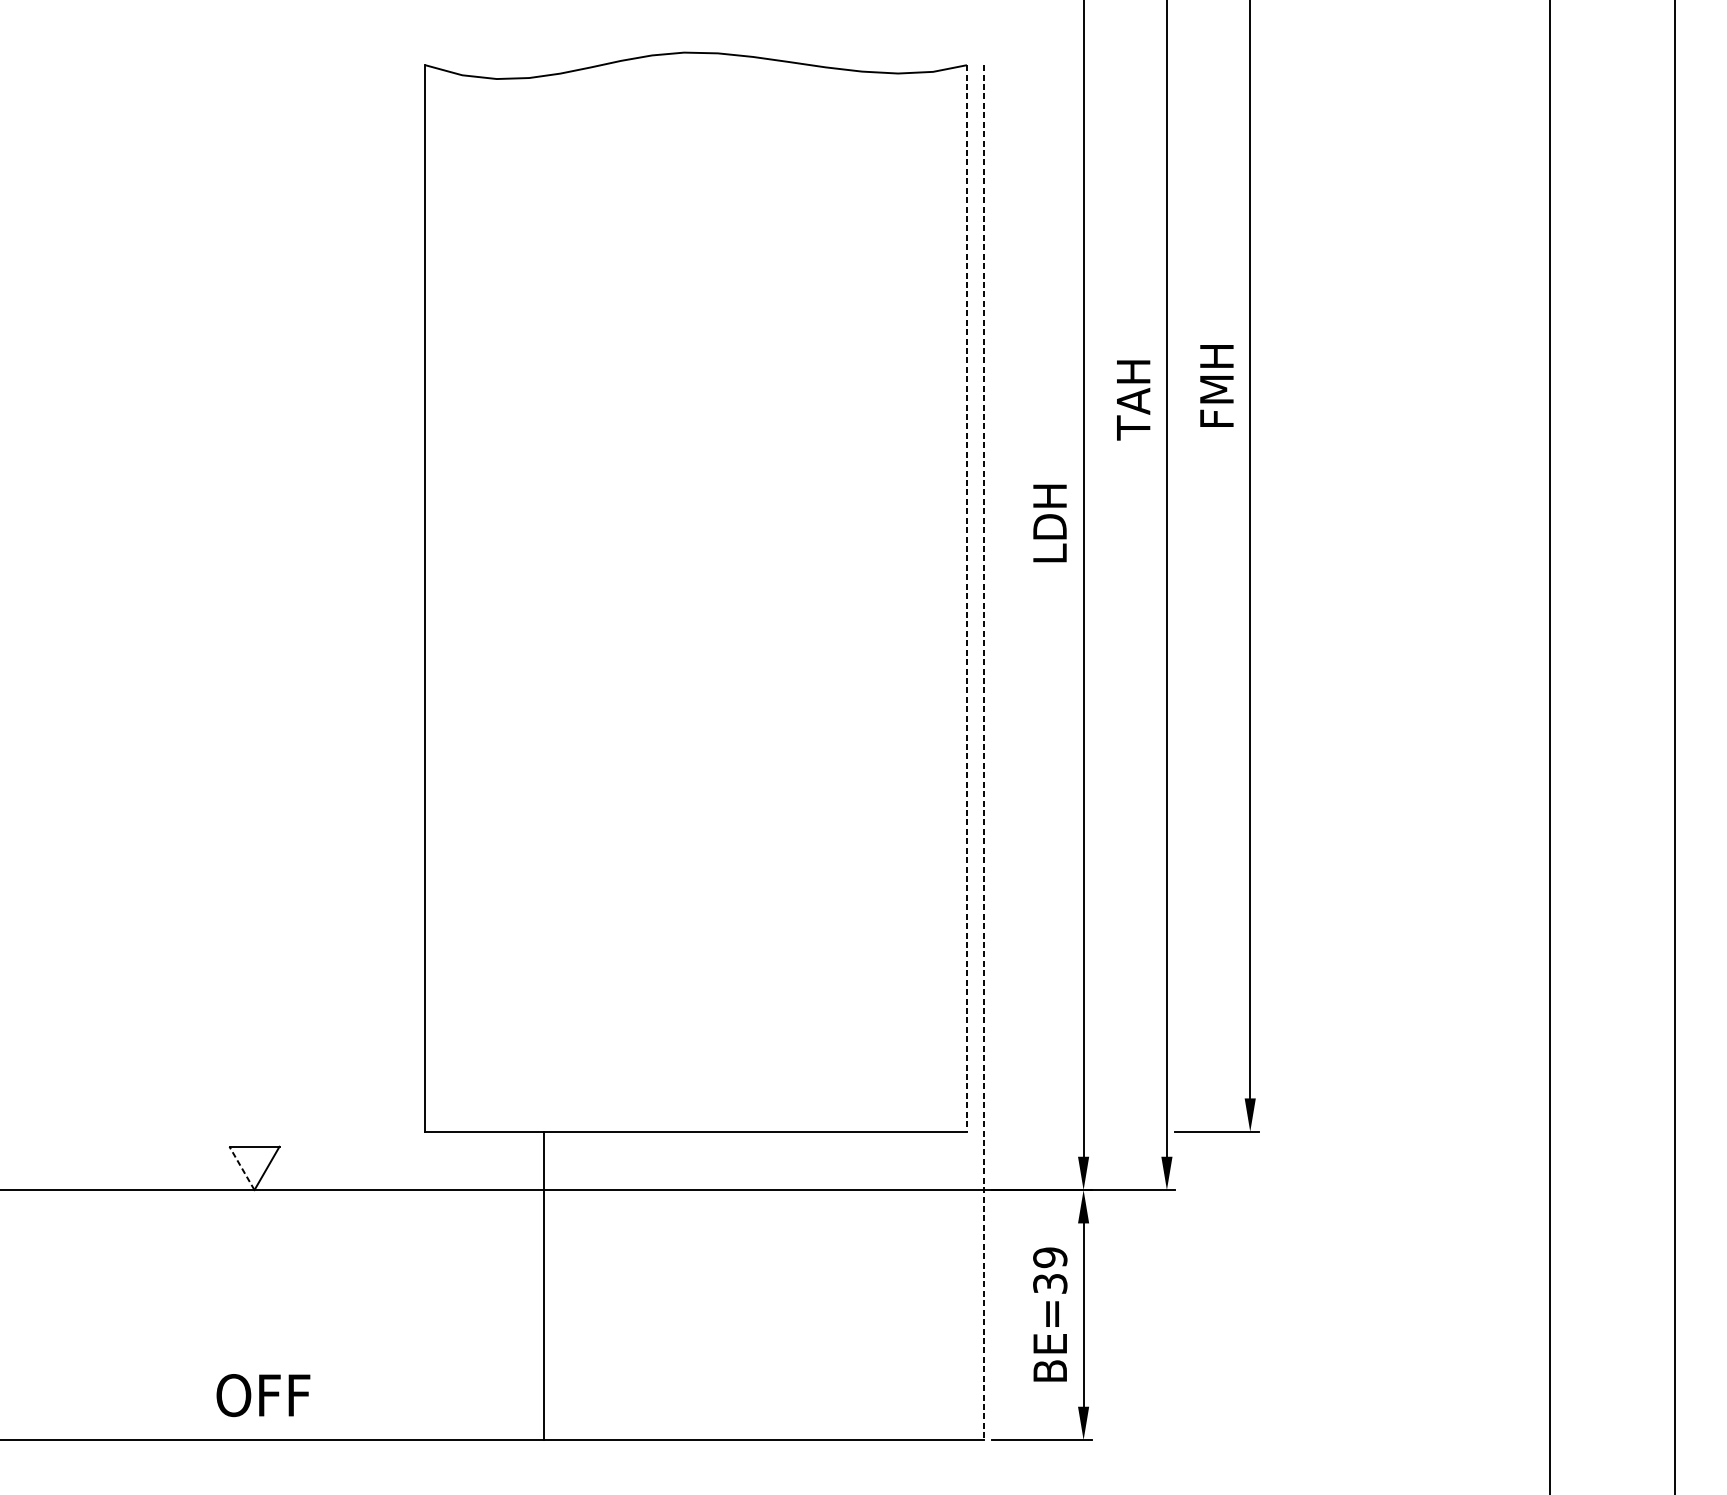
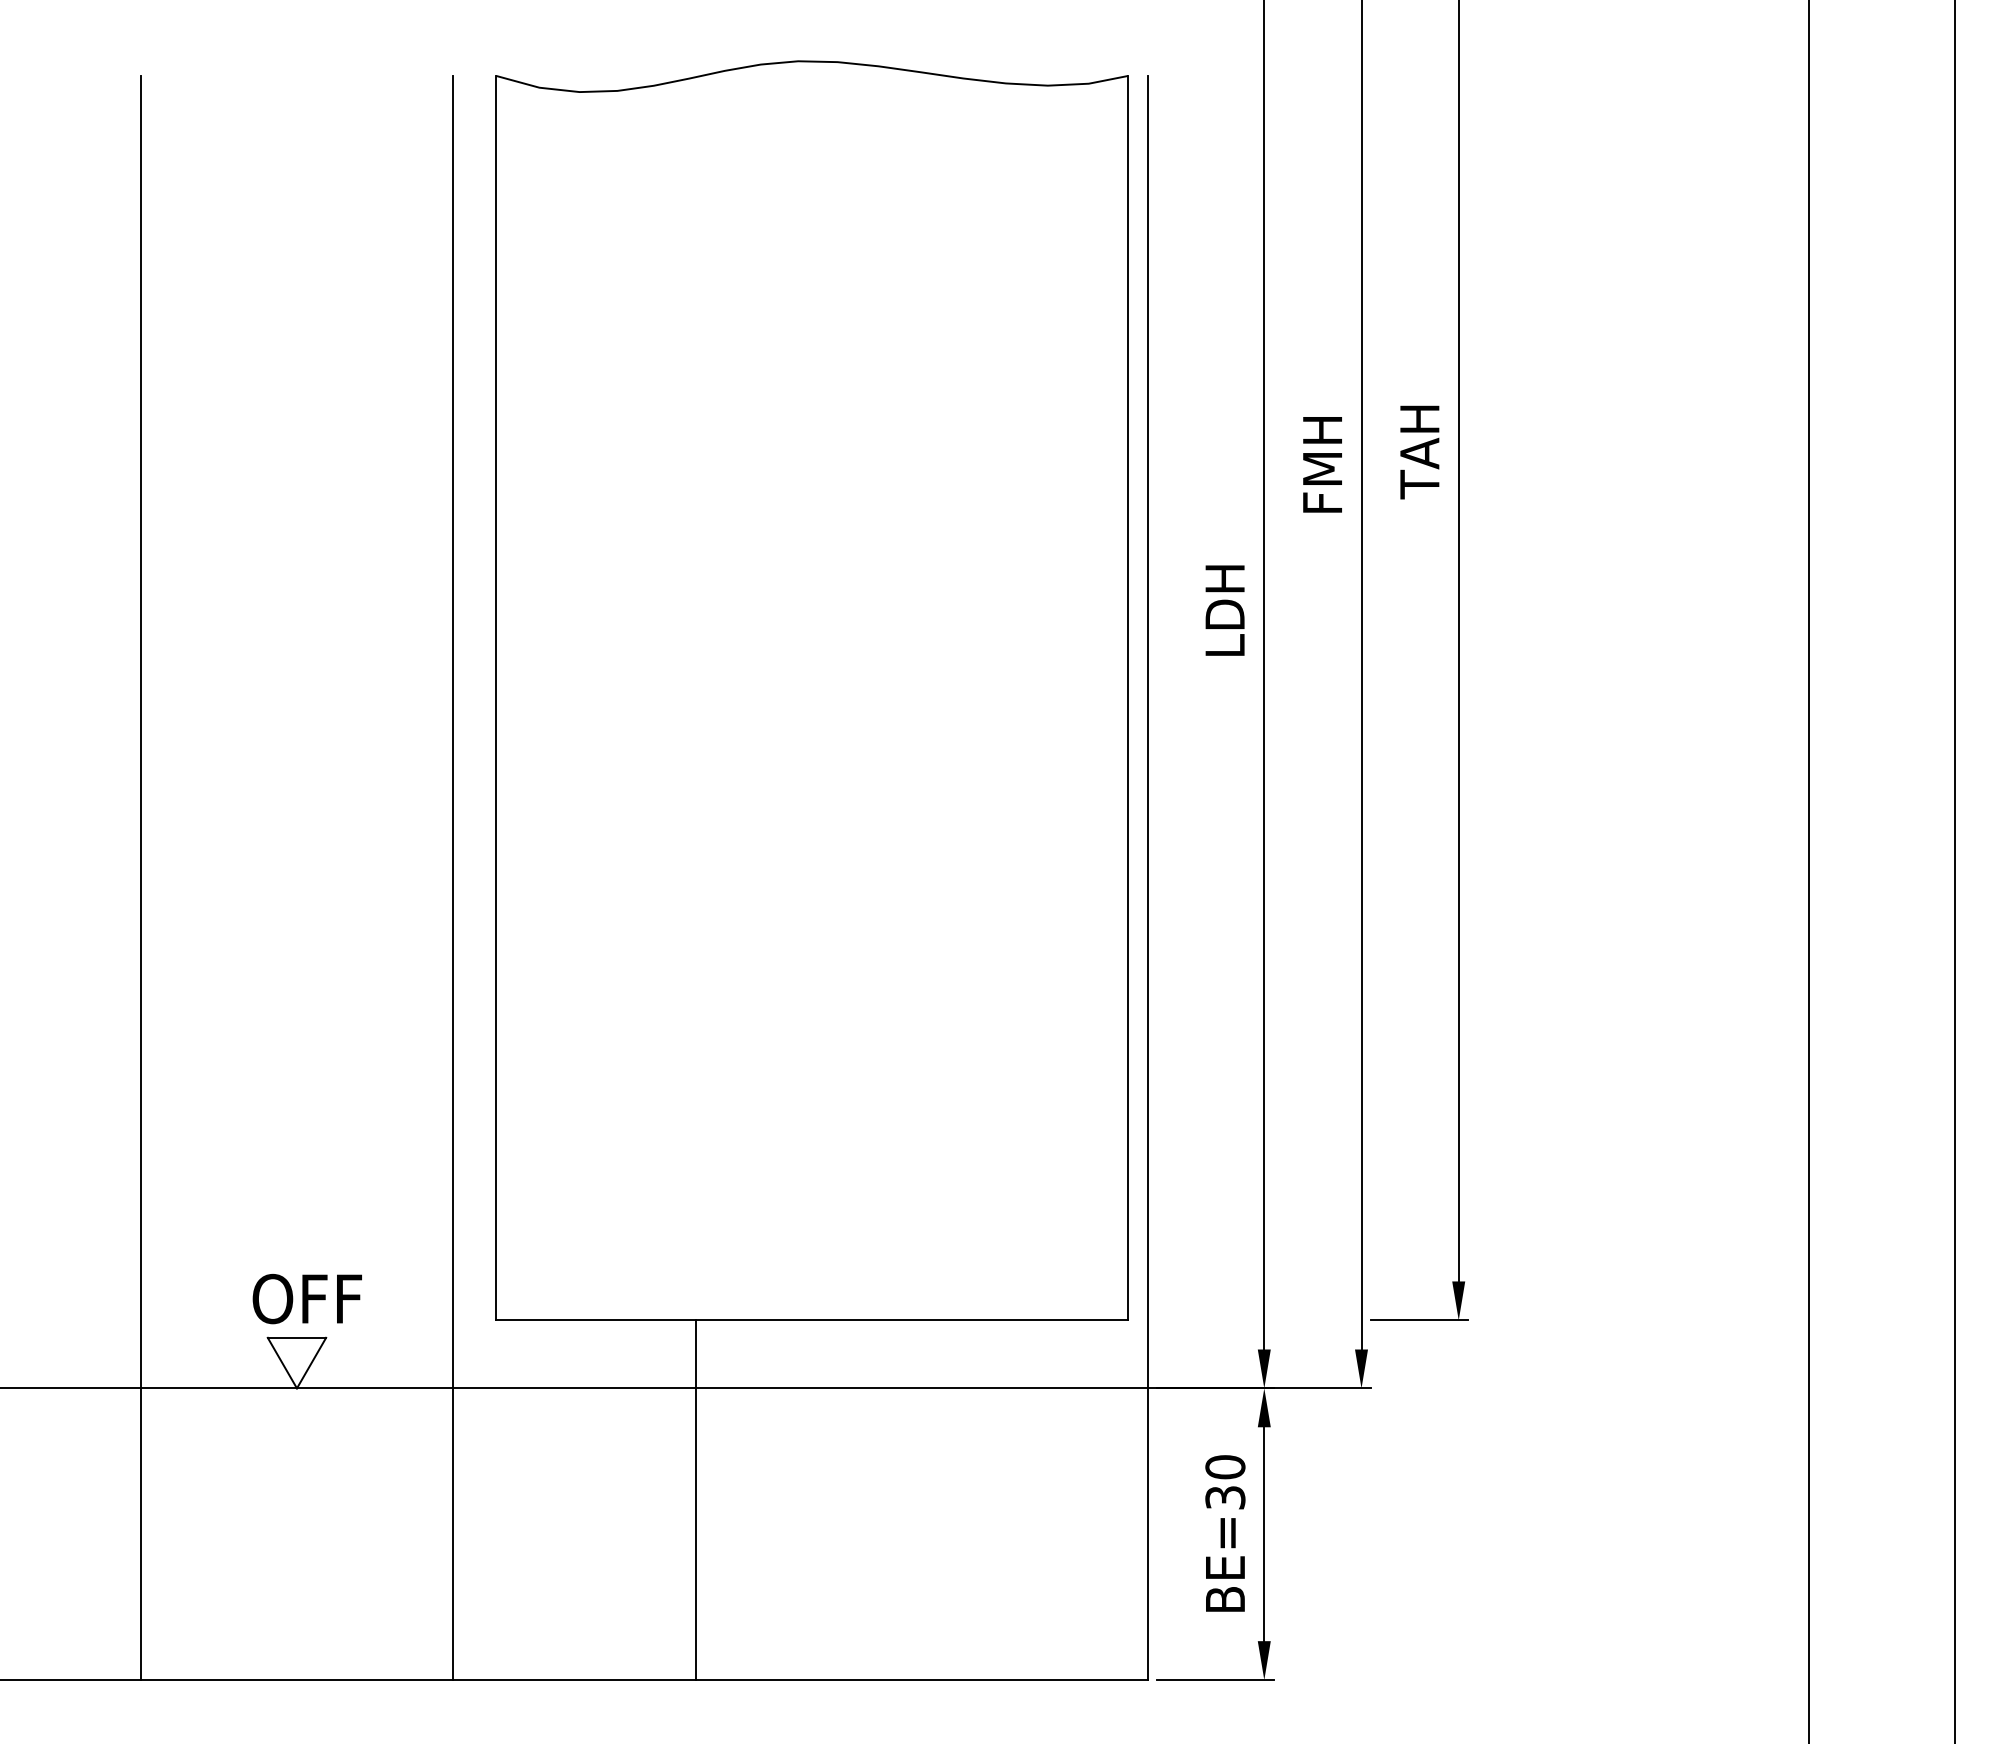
text: (1216, 386) -> (1419, 450), FMH -> TAH
text: (1133, 399) -> (1322, 465), TAH -> FMH
line: (967, 598) -> (1128, 698), dashed -> solid
line: (121, 752) -> (141, 877), added
line: (387, 752) -> (452, 877), added
line: (983, 753) -> (1147, 878), dashed -> solid
line: (242, 1167) -> (282, 1362), dashed -> solid
text: (1050, 1257) -> (1225, 1467), BE=39 -> BE=30
line: (543, 1286) -> (695, 1500), moved
text: (262, 1395) -> (306, 1299), moved

